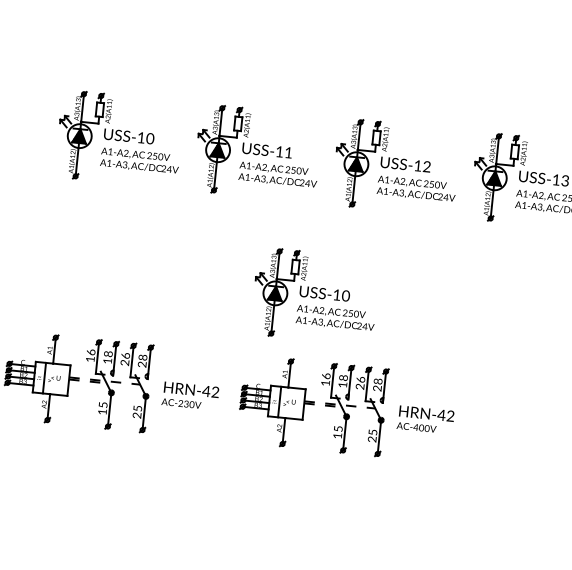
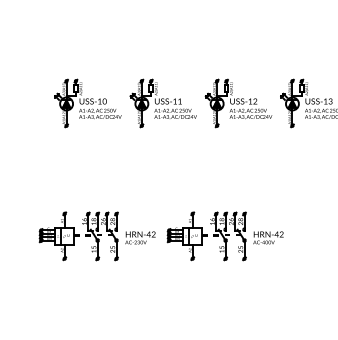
part: (313, 296) -> (201, 177), removed

